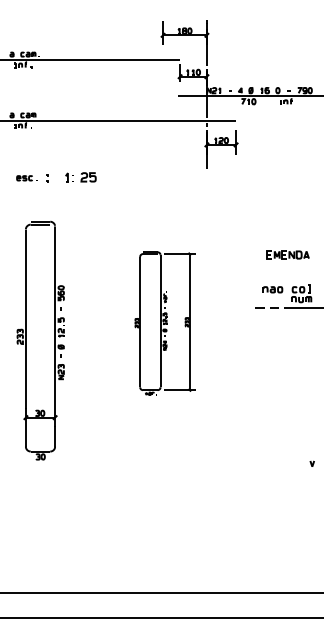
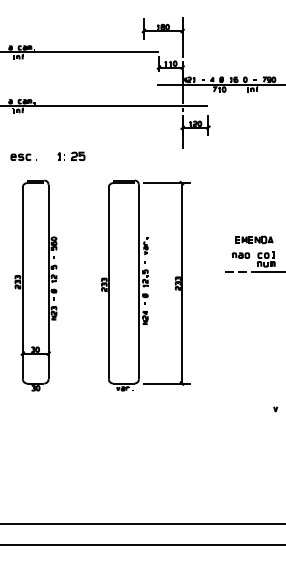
part: (26, 177) -> (23, 156), size x1.43
part: (288, 254) -> (254, 239), moved
part: (164, 323) -> (145, 285), size x1.67
part: (40, 340) -> (35, 285), moved

